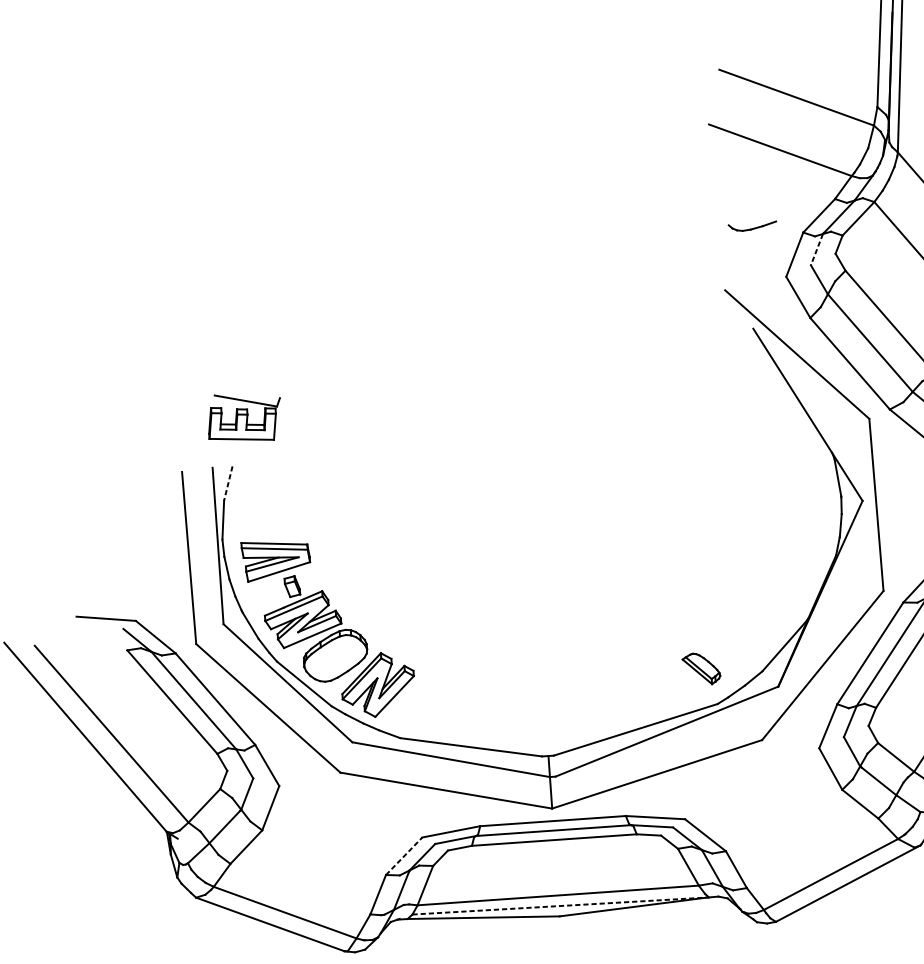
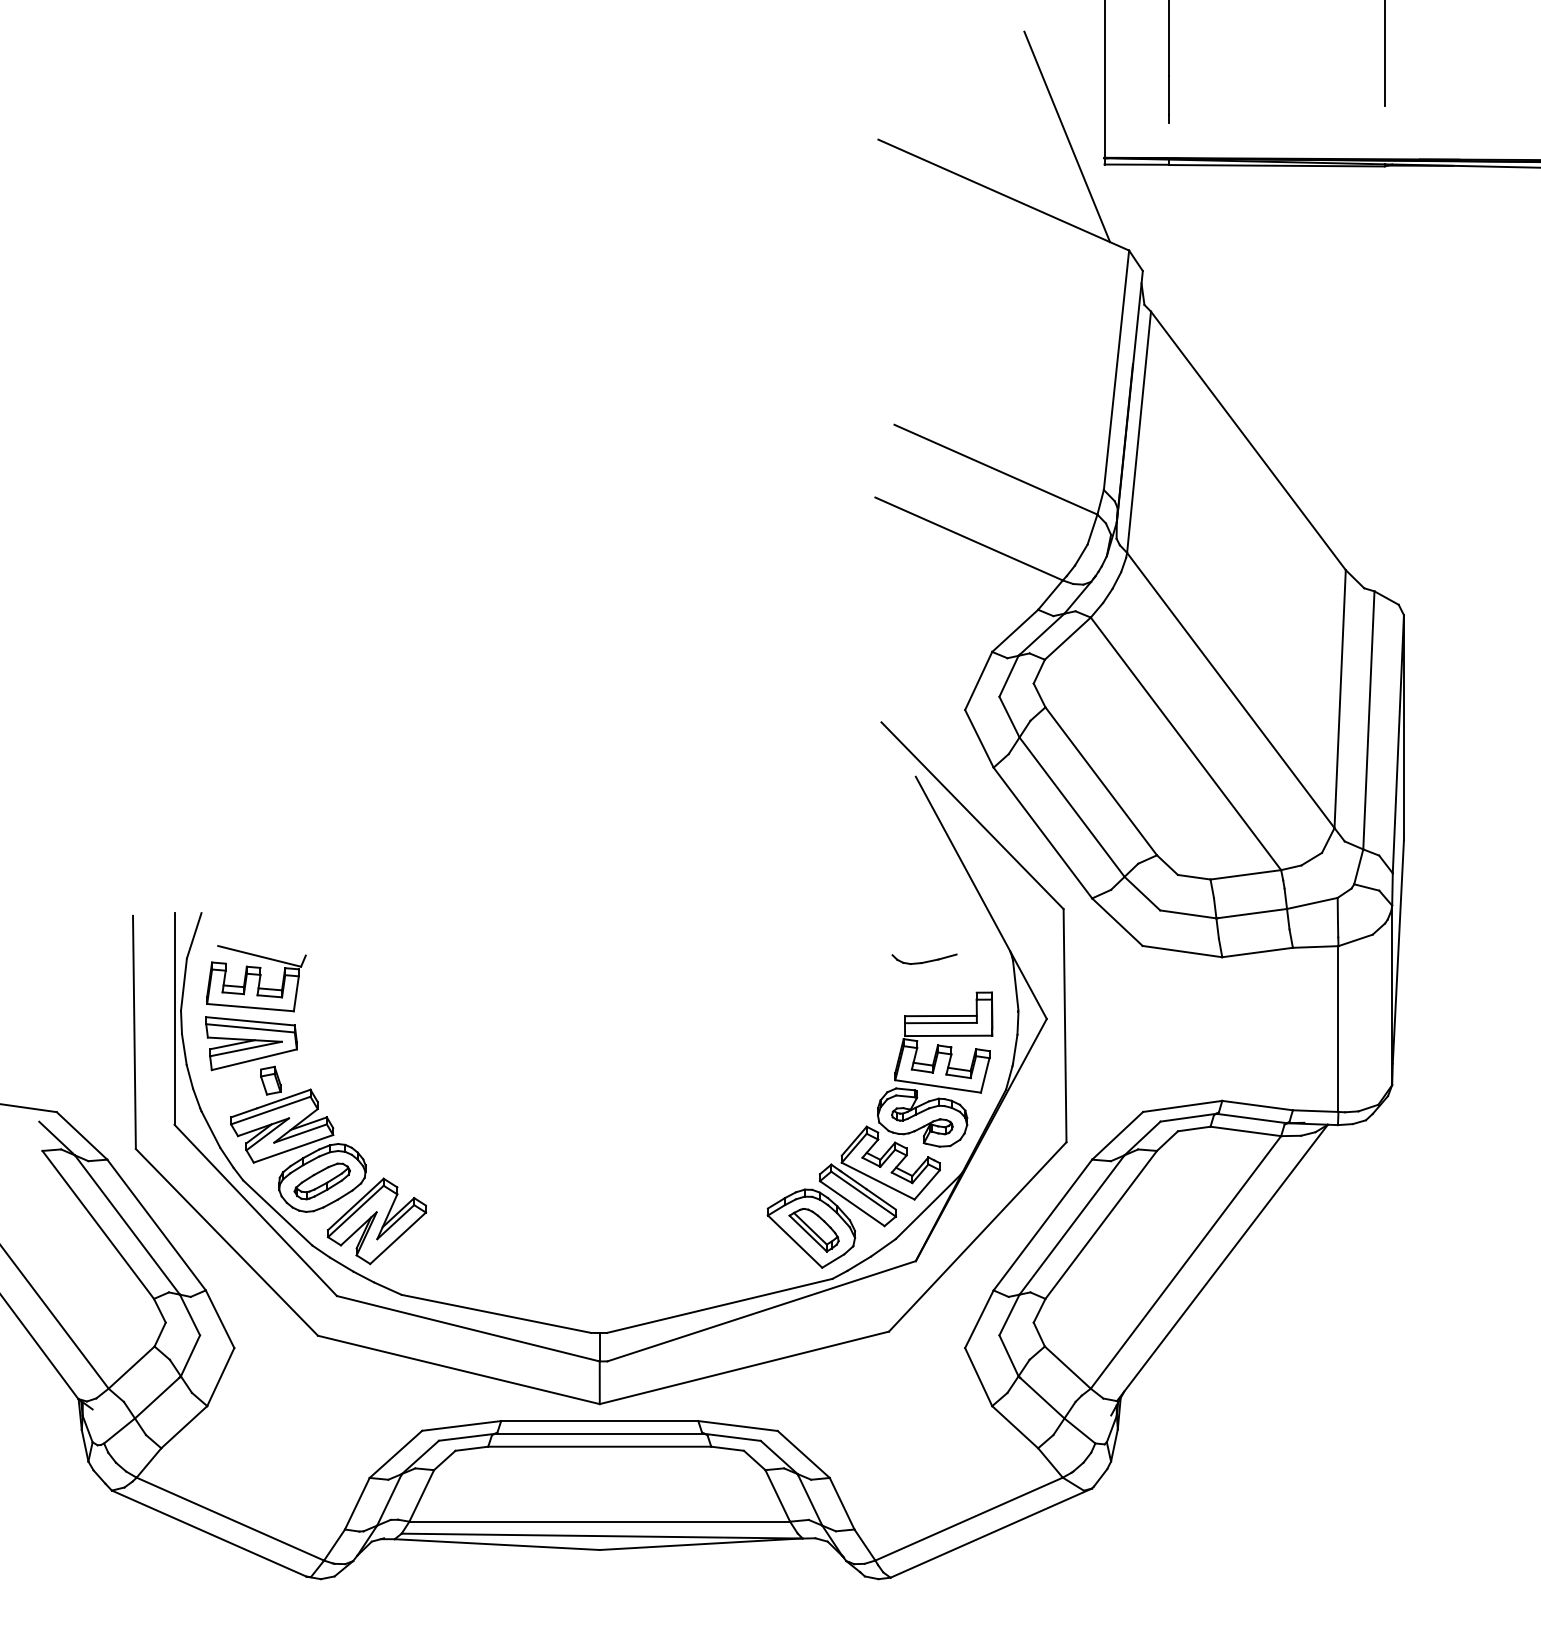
part: (752, 226) -> (924, 958), moved
line: (817, 249) -> (1009, 676), dashed -> solid
part: (244, 417) -> (256, 978), moved
line: (228, 483) -> (194, 935), dashed -> solid
part: (744, 591) -> (879, 1129), added
part: (335, 658) -> (321, 1181), added
line: (404, 856) -> (396, 1454), dashed -> solid
line: (561, 906) -> (602, 1536), dashed -> solid

